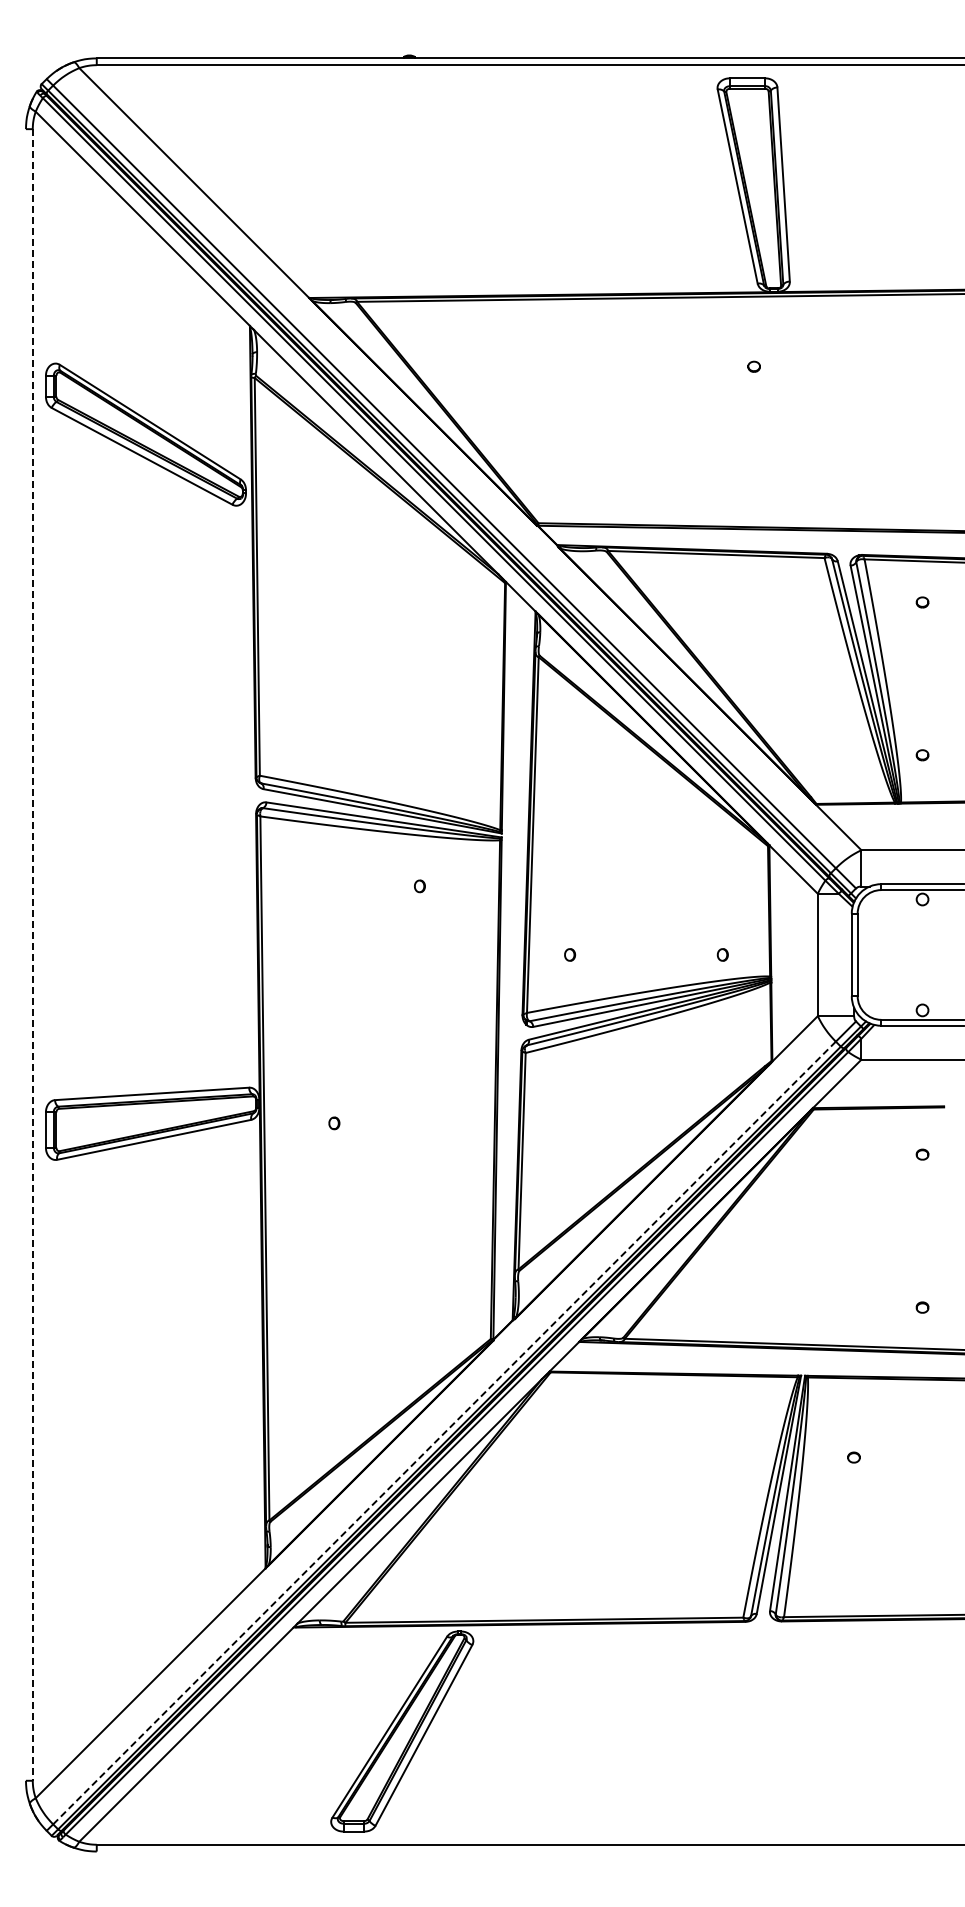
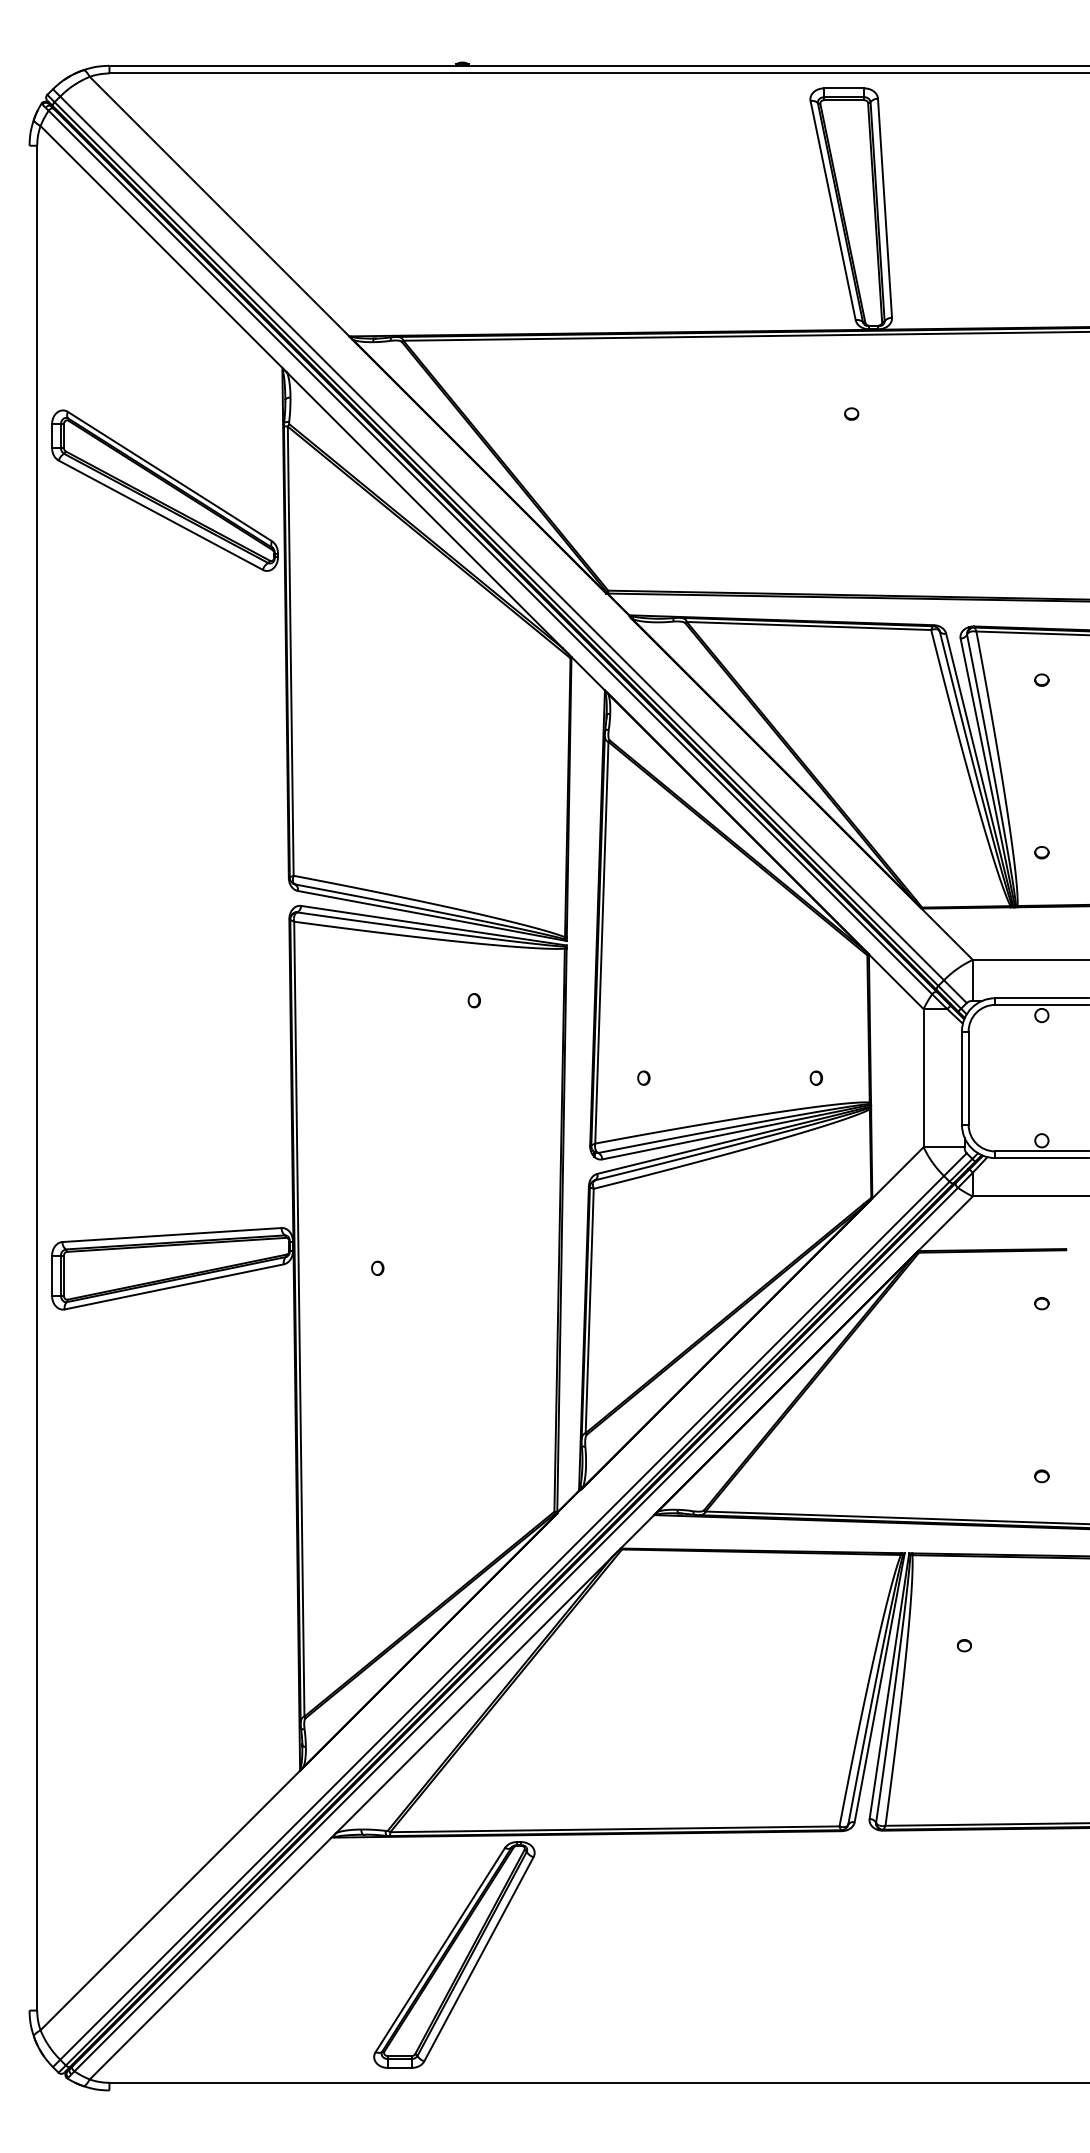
line: (32, 954) -> (36, 1077), dashed -> solid
line: (444, 1432) -> (502, 1617), dashed -> solid

